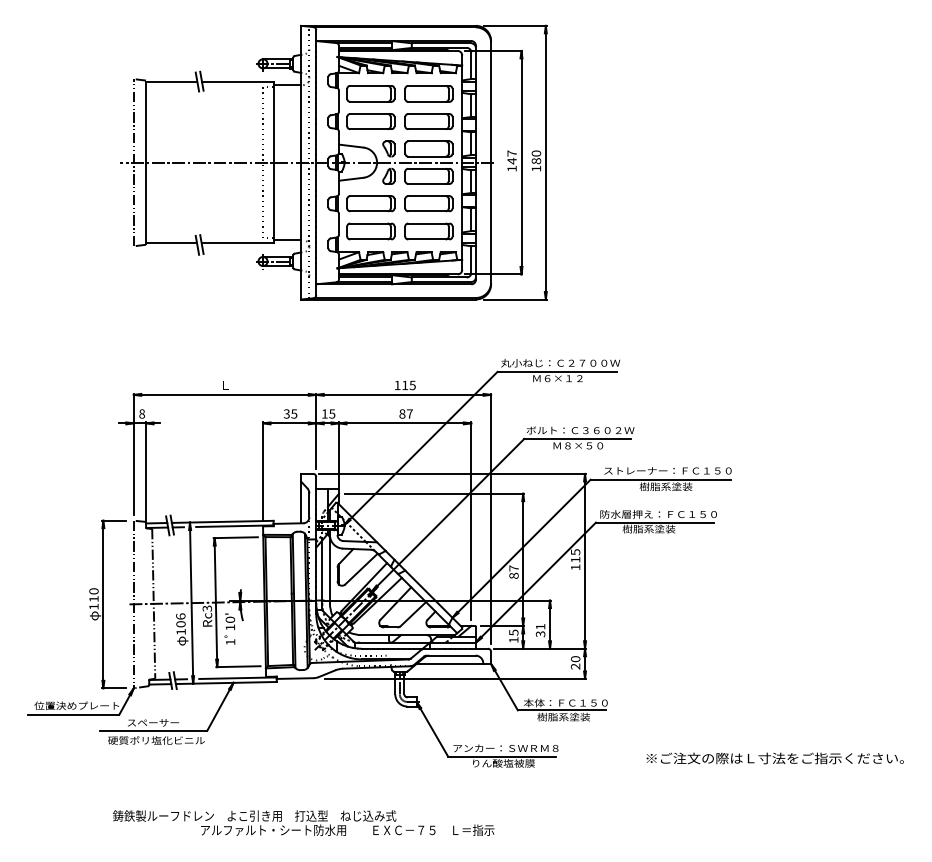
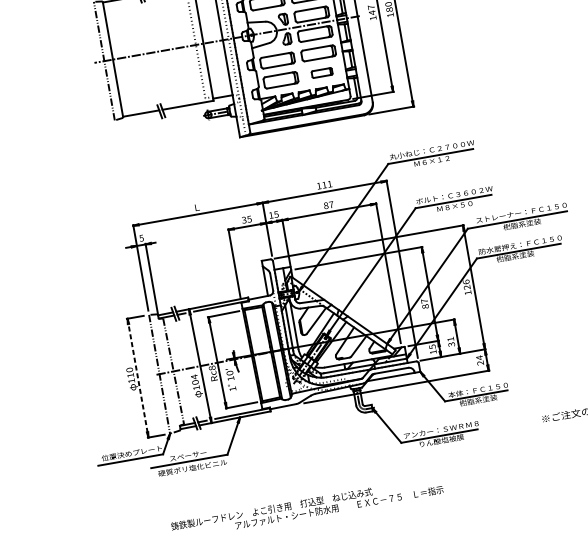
part: (428, 231) -> (321, 73), size x0.6
text: (412, 385) -> (329, 184), 115 -> 111
text: (141, 413) -> (141, 237), 8 -> 5
text: (575, 555) -> (466, 284), 115 -> 126
line: (103, 604) -> (138, 378), solid -> dashed
text: (207, 608) -> (212, 367), Rc3 -> Rc8
text: (180, 616) -> (194, 377), 106 -> 104
text: (575, 658) -> (479, 357), 20 -> 24

